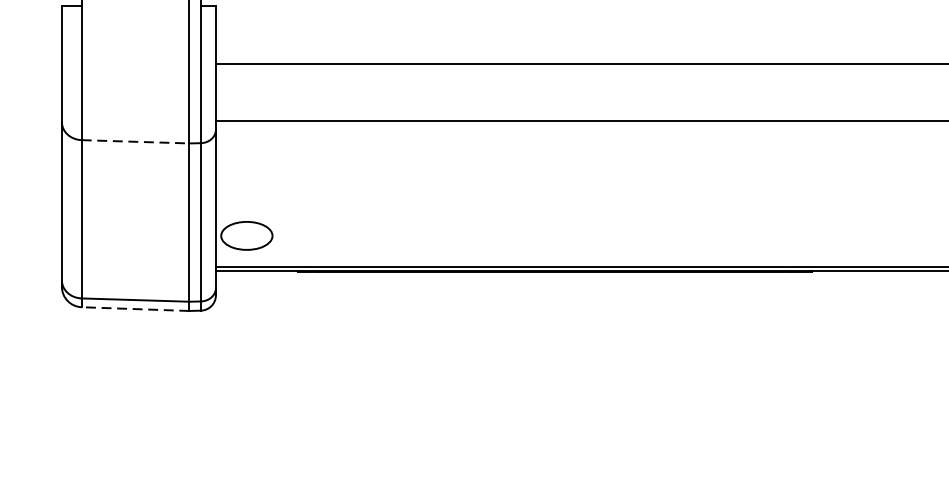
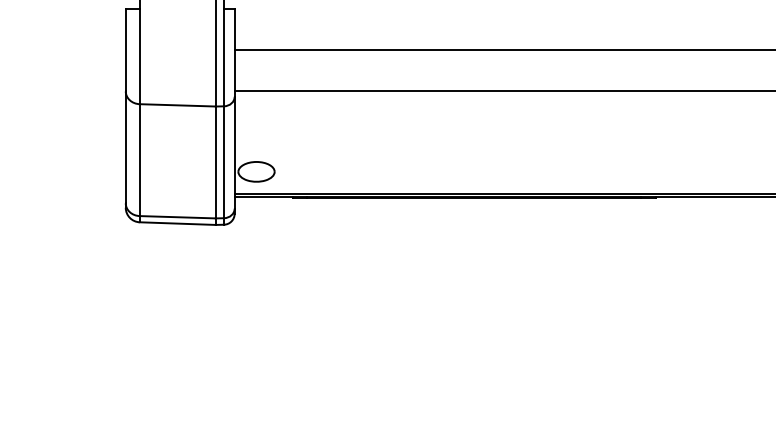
line: (136, 141) -> (178, 105), dashed -> solid
line: (135, 308) -> (177, 223), dashed -> solid

